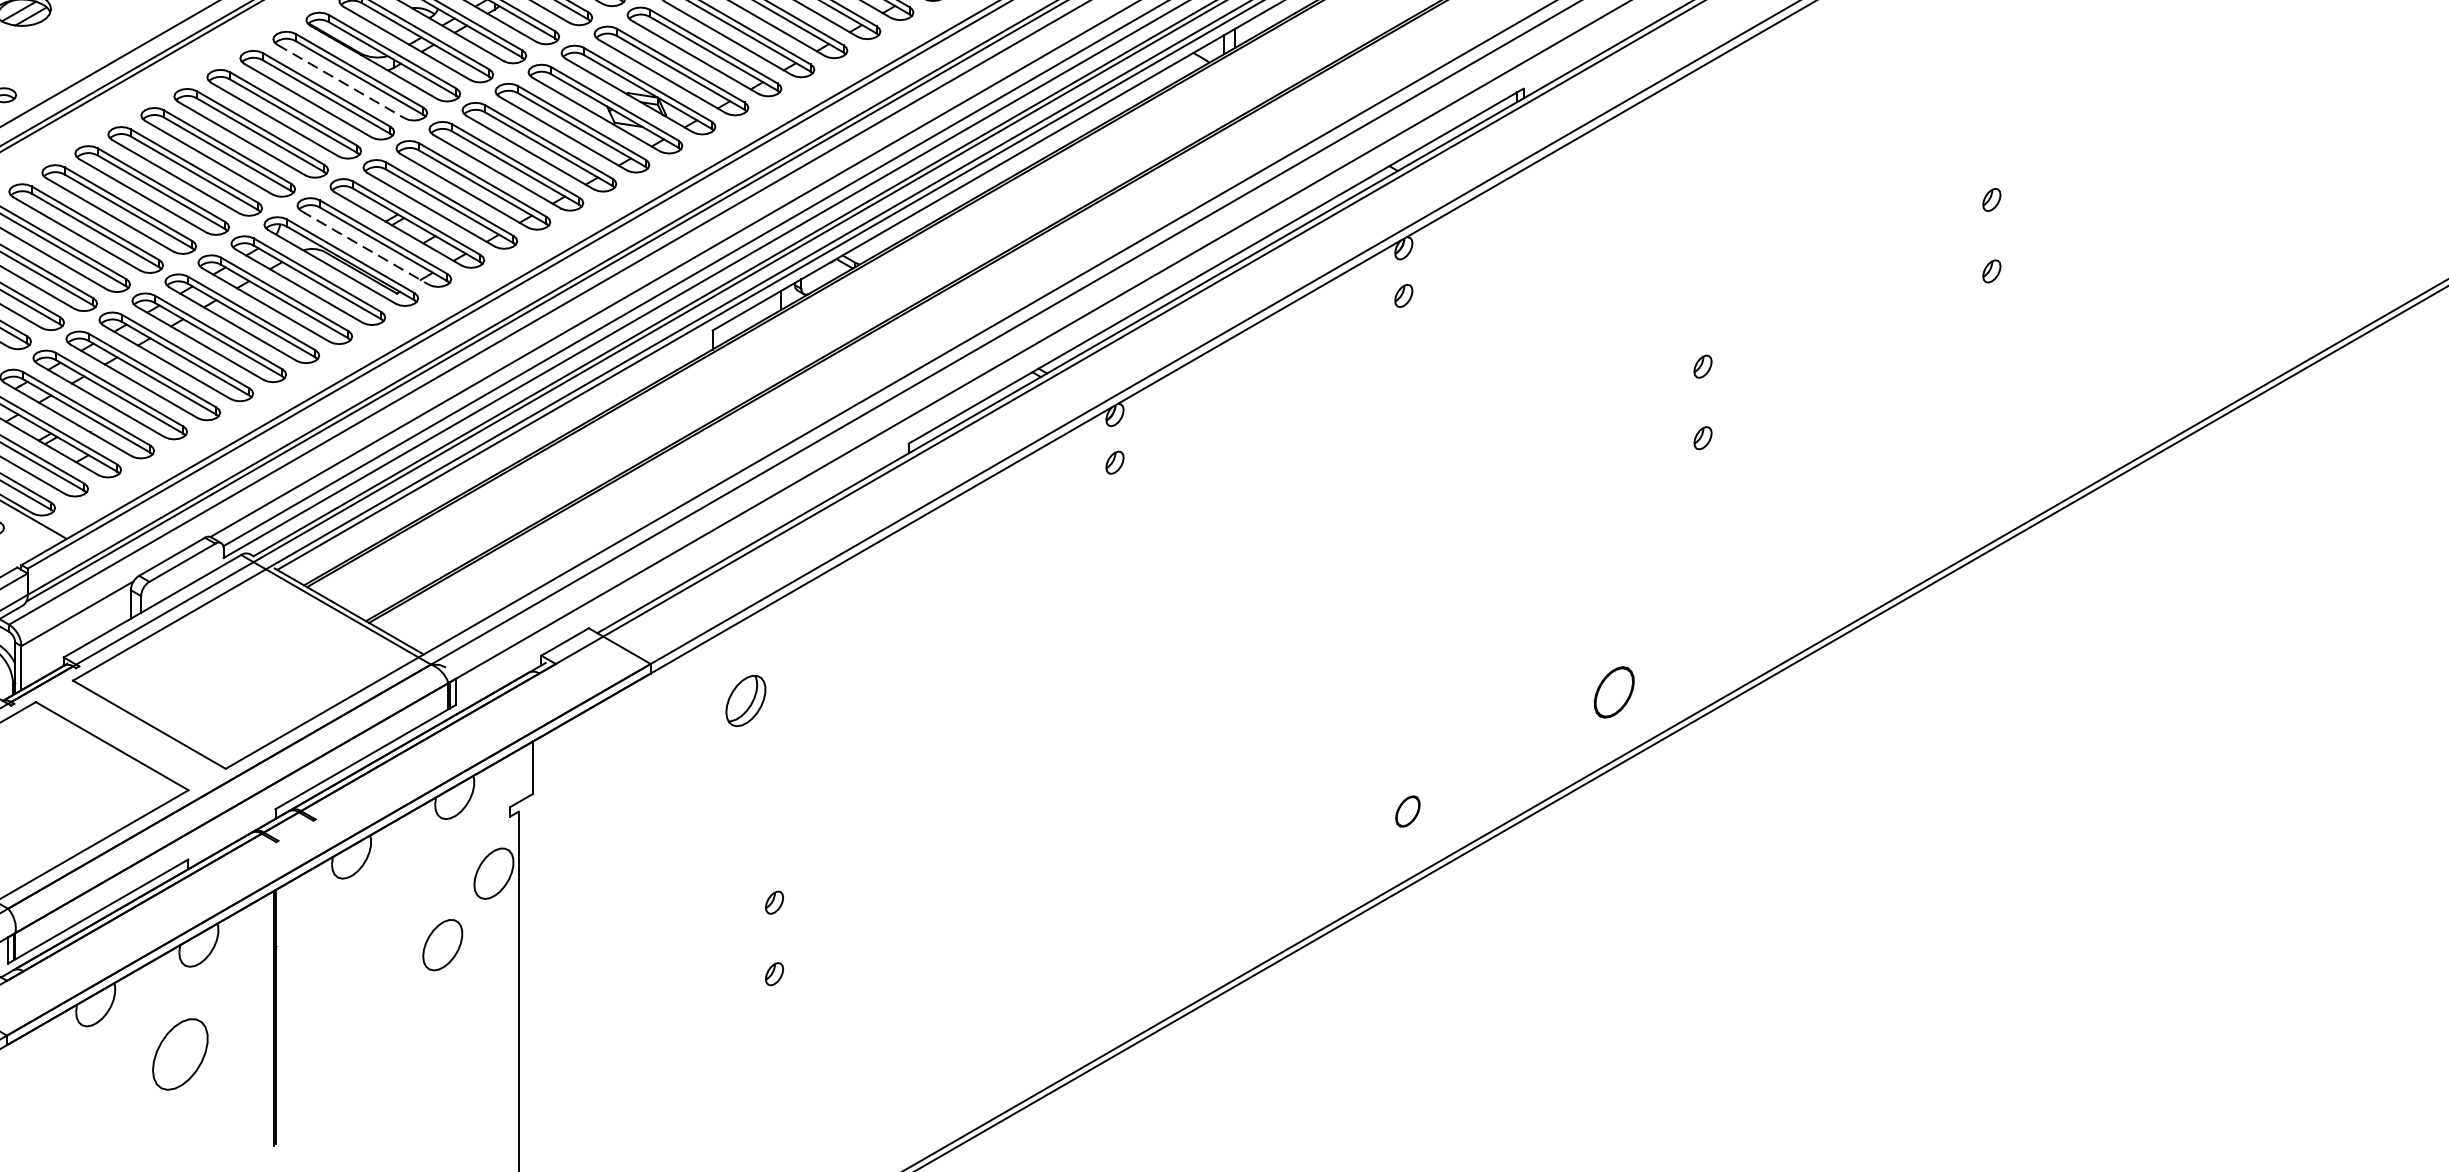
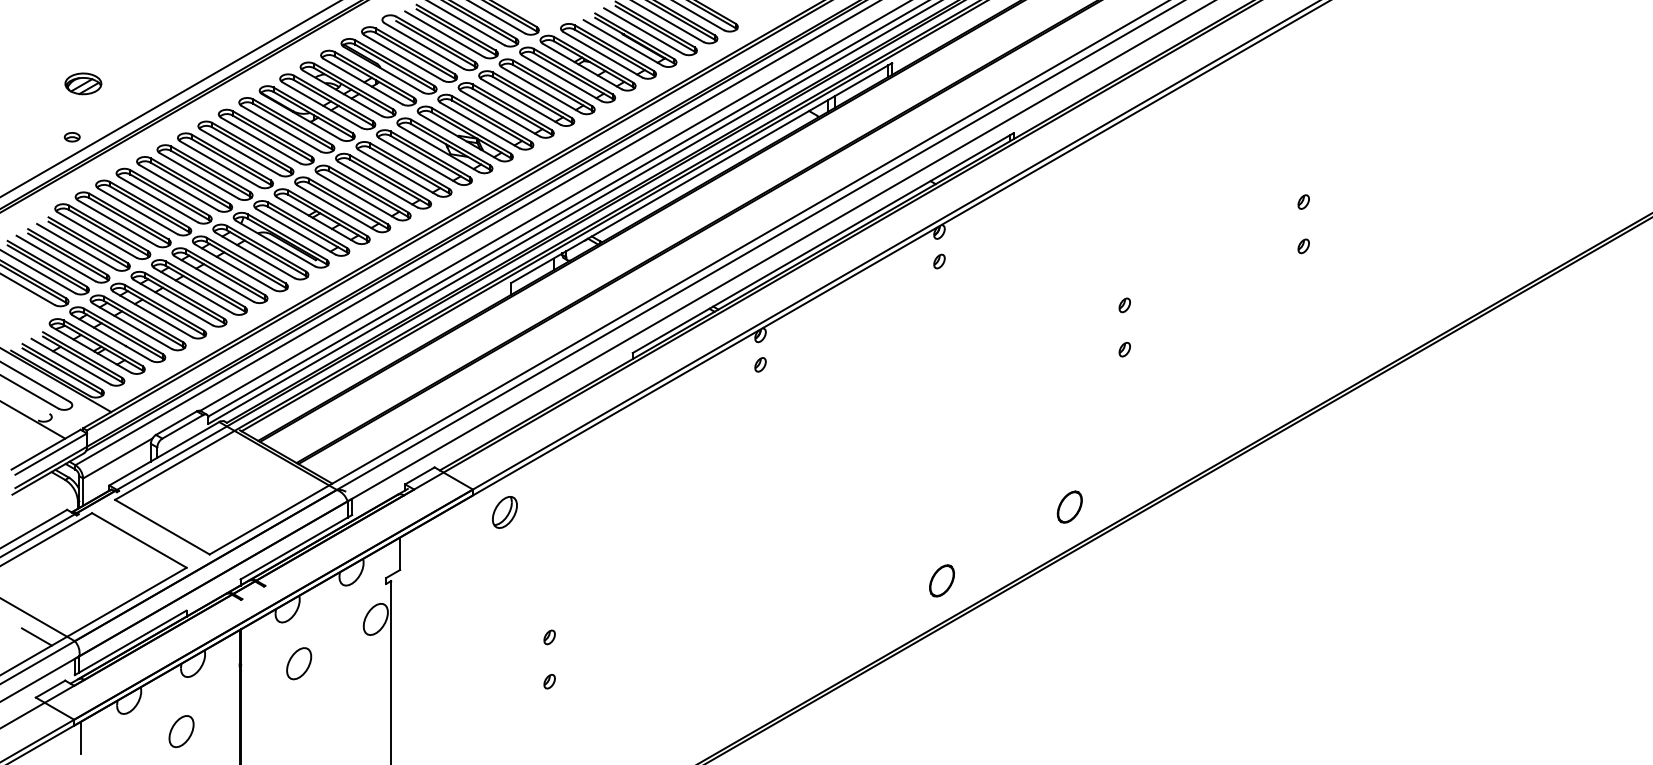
line: (341, 81) -> (281, 128), dashed -> solid
line: (365, 247) -> (296, 231), dashed -> solid
part: (745, 701) -> (504, 512), moved
part: (1407, 810) -> (941, 580), size x1.67
part: (443, 944) -> (299, 663), moved
part: (180, 1054) -> (181, 731), size x0.71
line: (17, 1064) -> (80, 737), added

